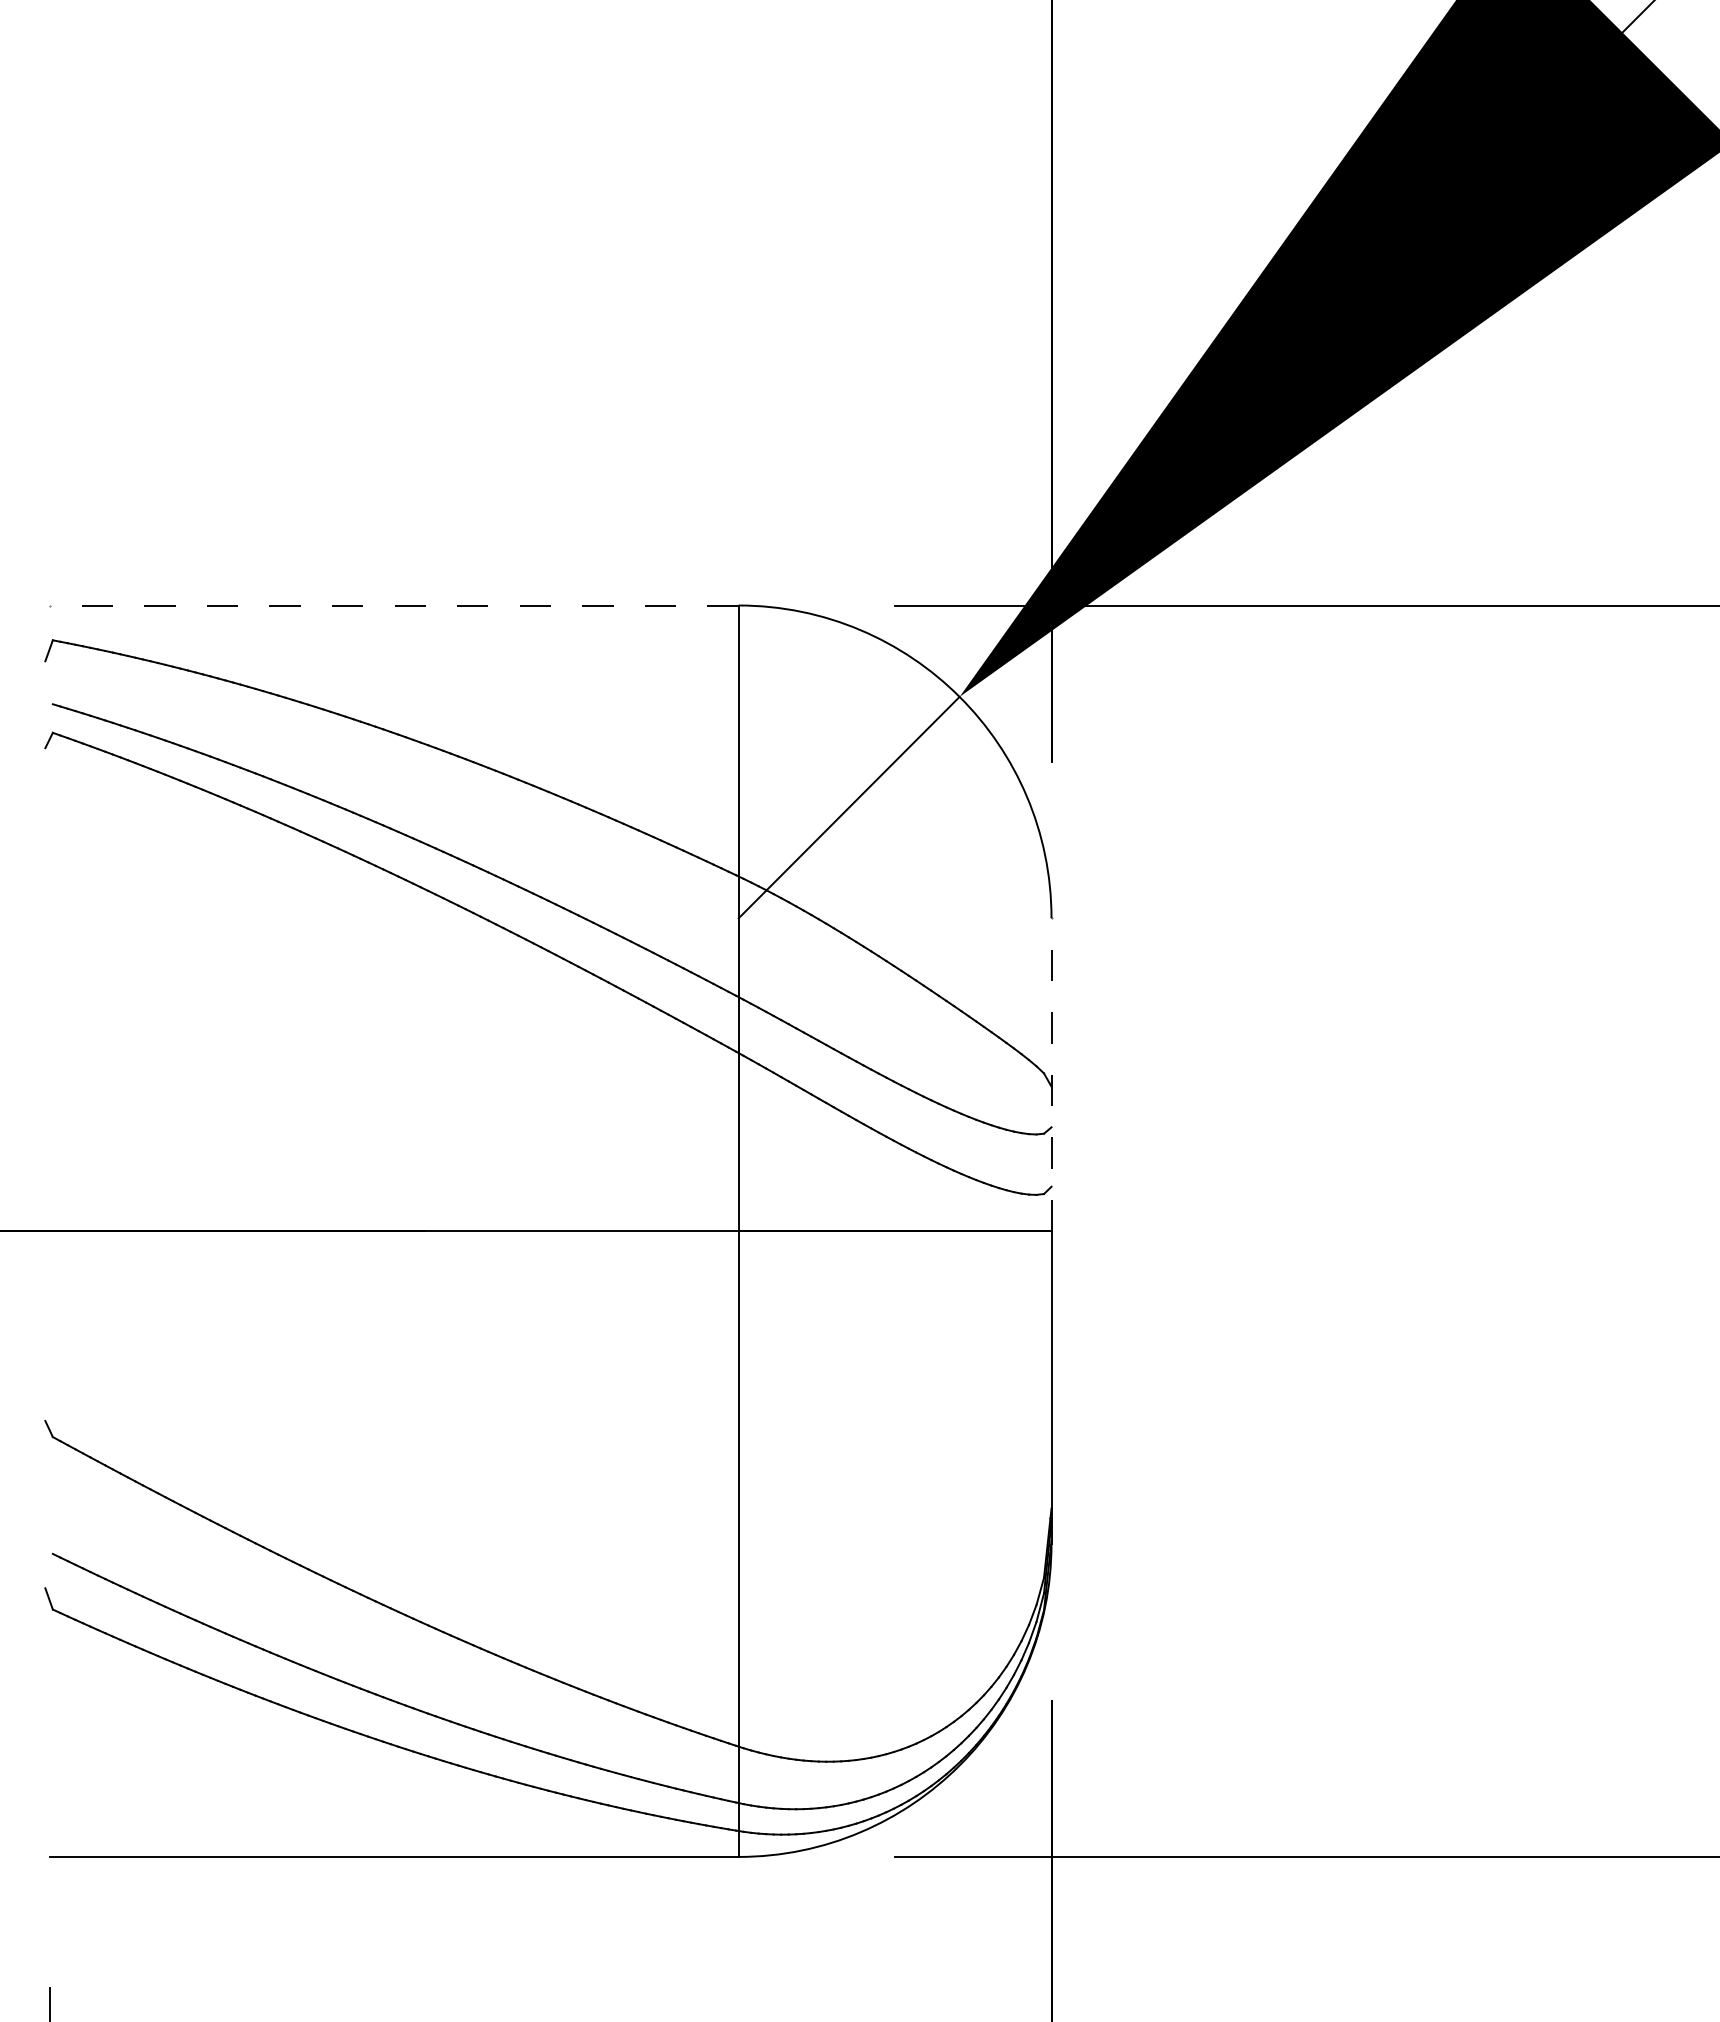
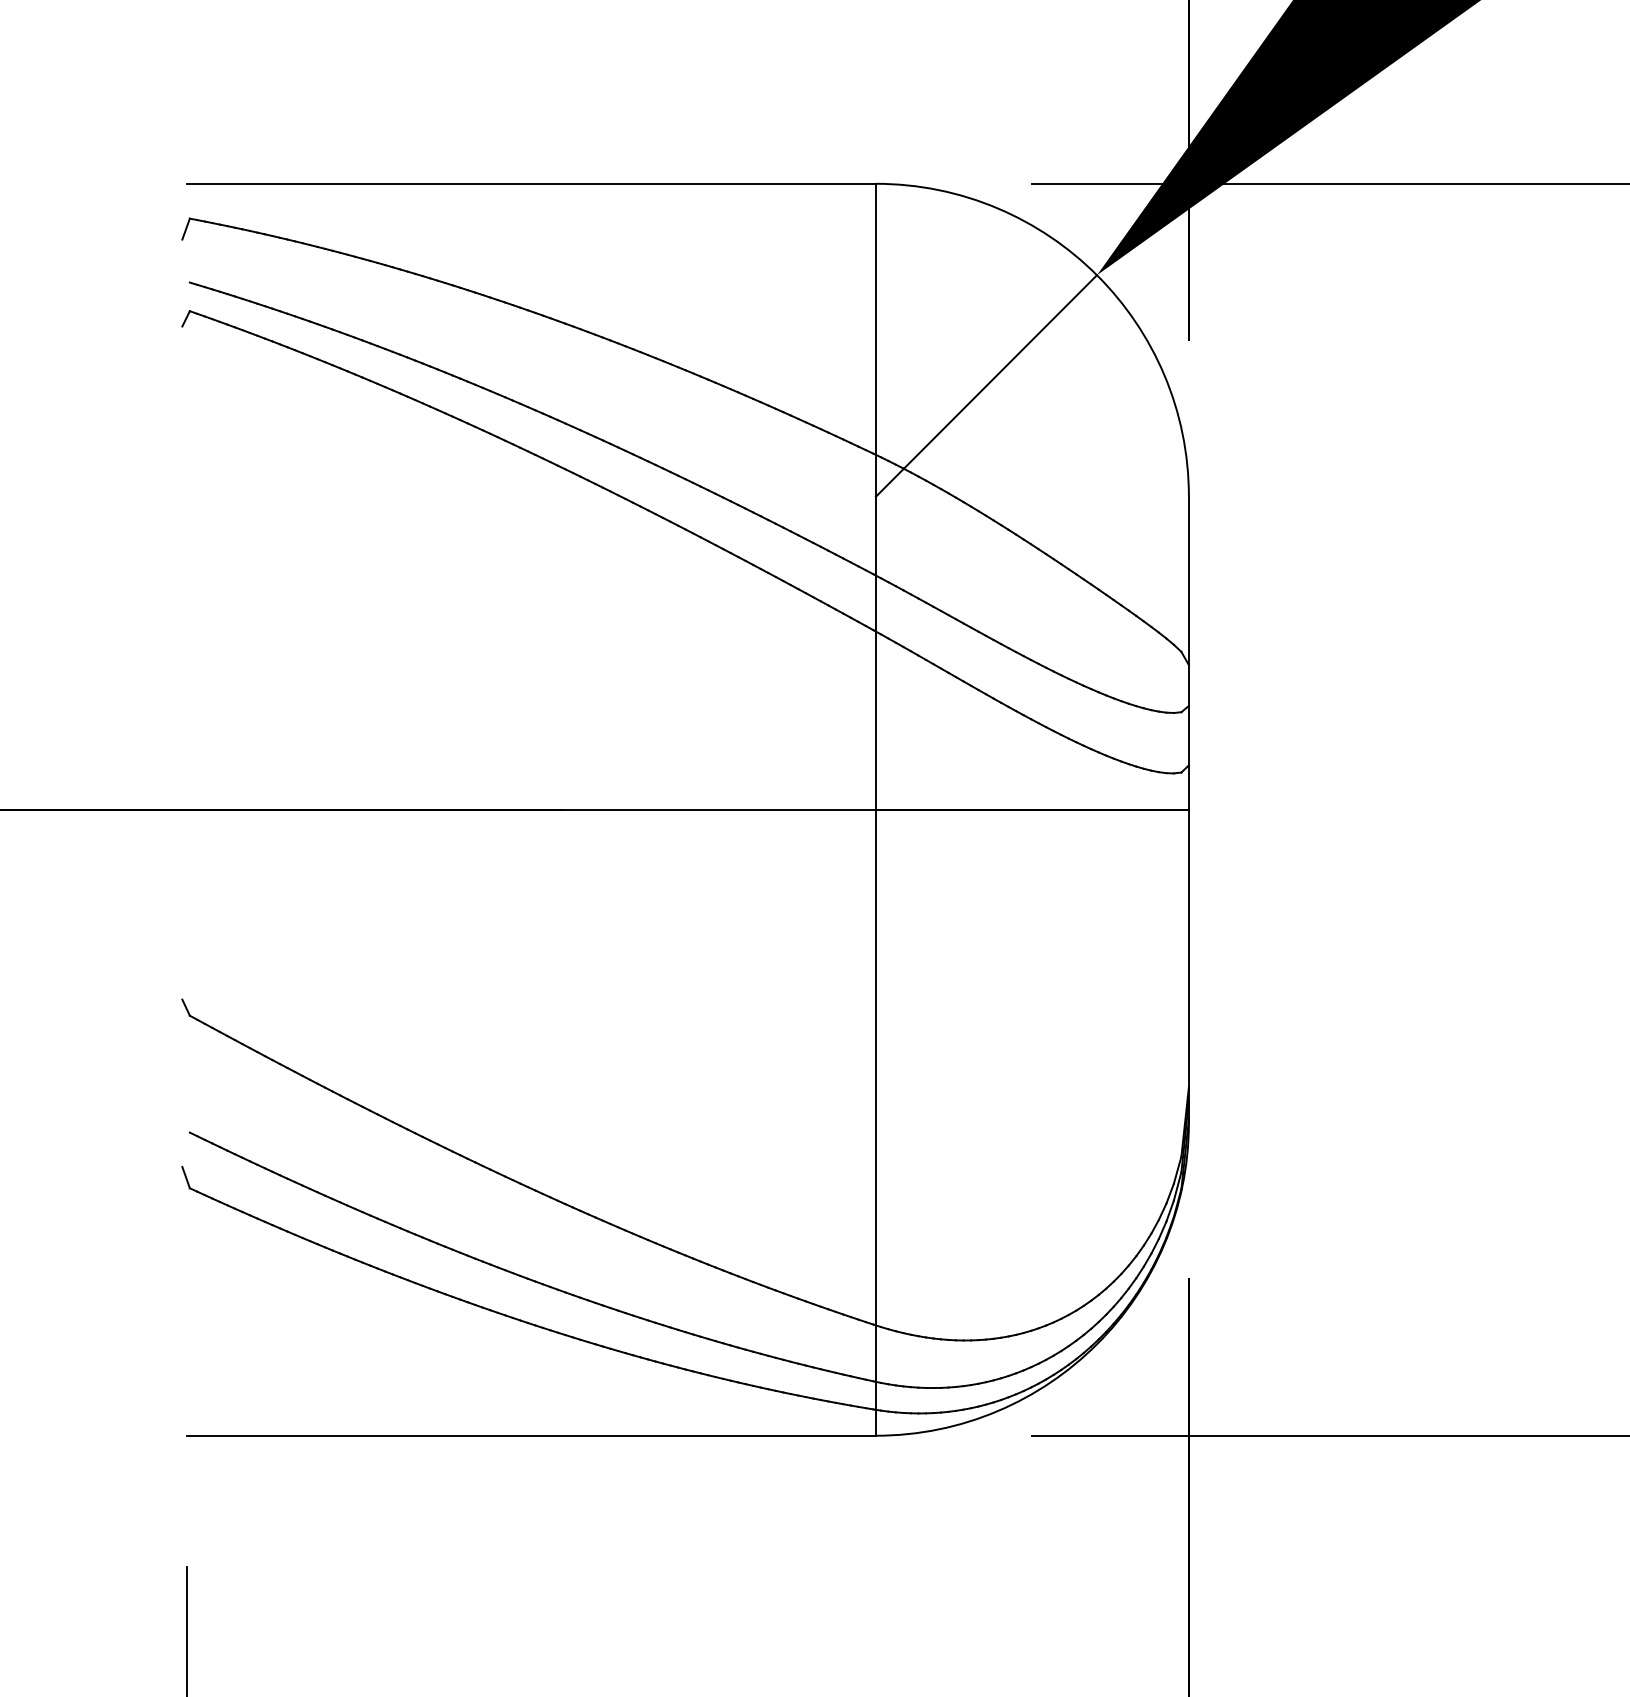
line: (394, 605) -> (531, 183), dashed -> solid
line: (1051, 1074) -> (1188, 652), dashed -> solid

